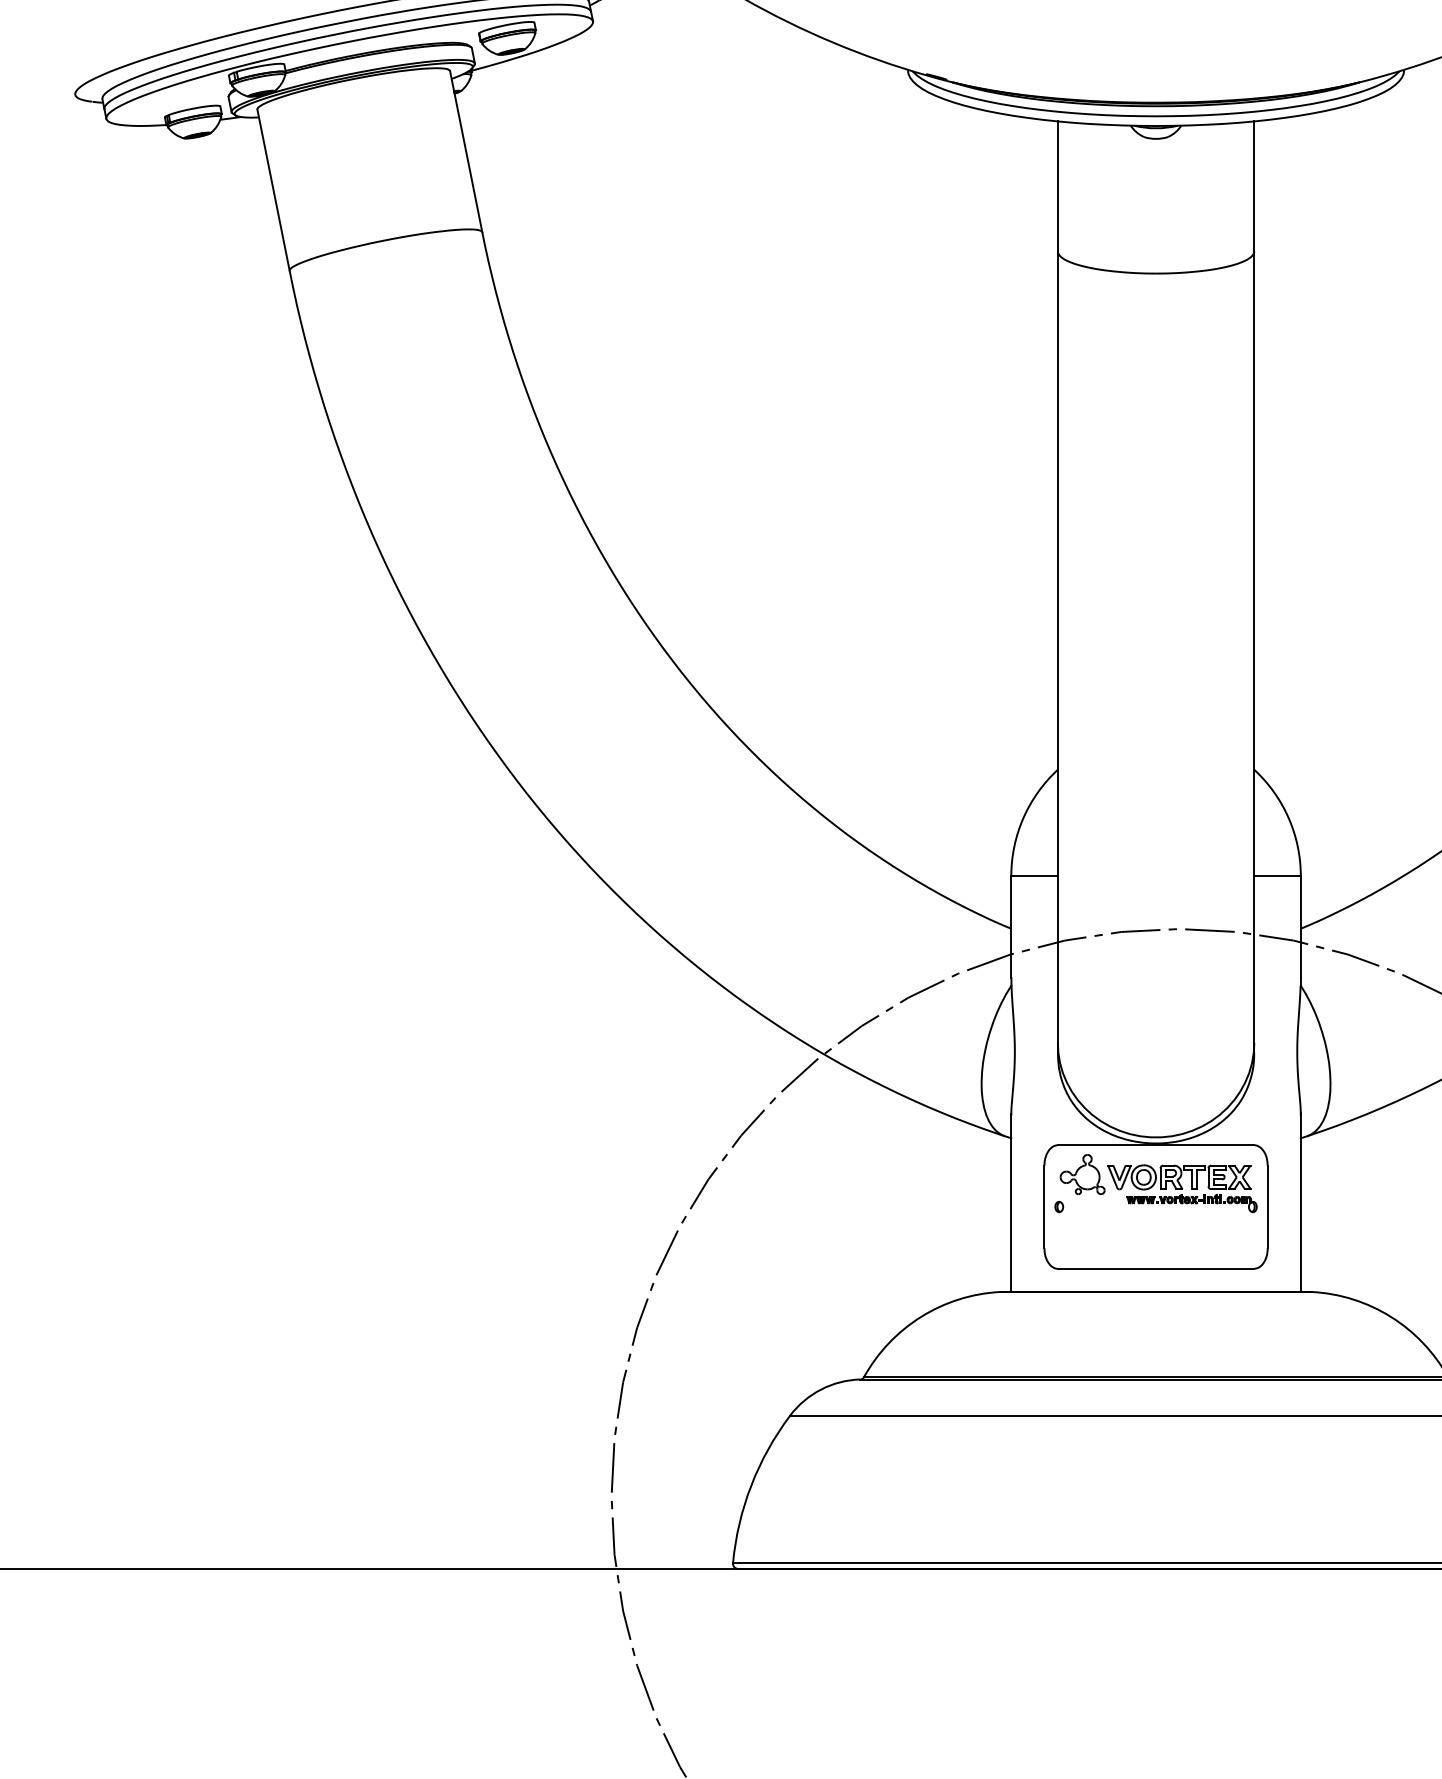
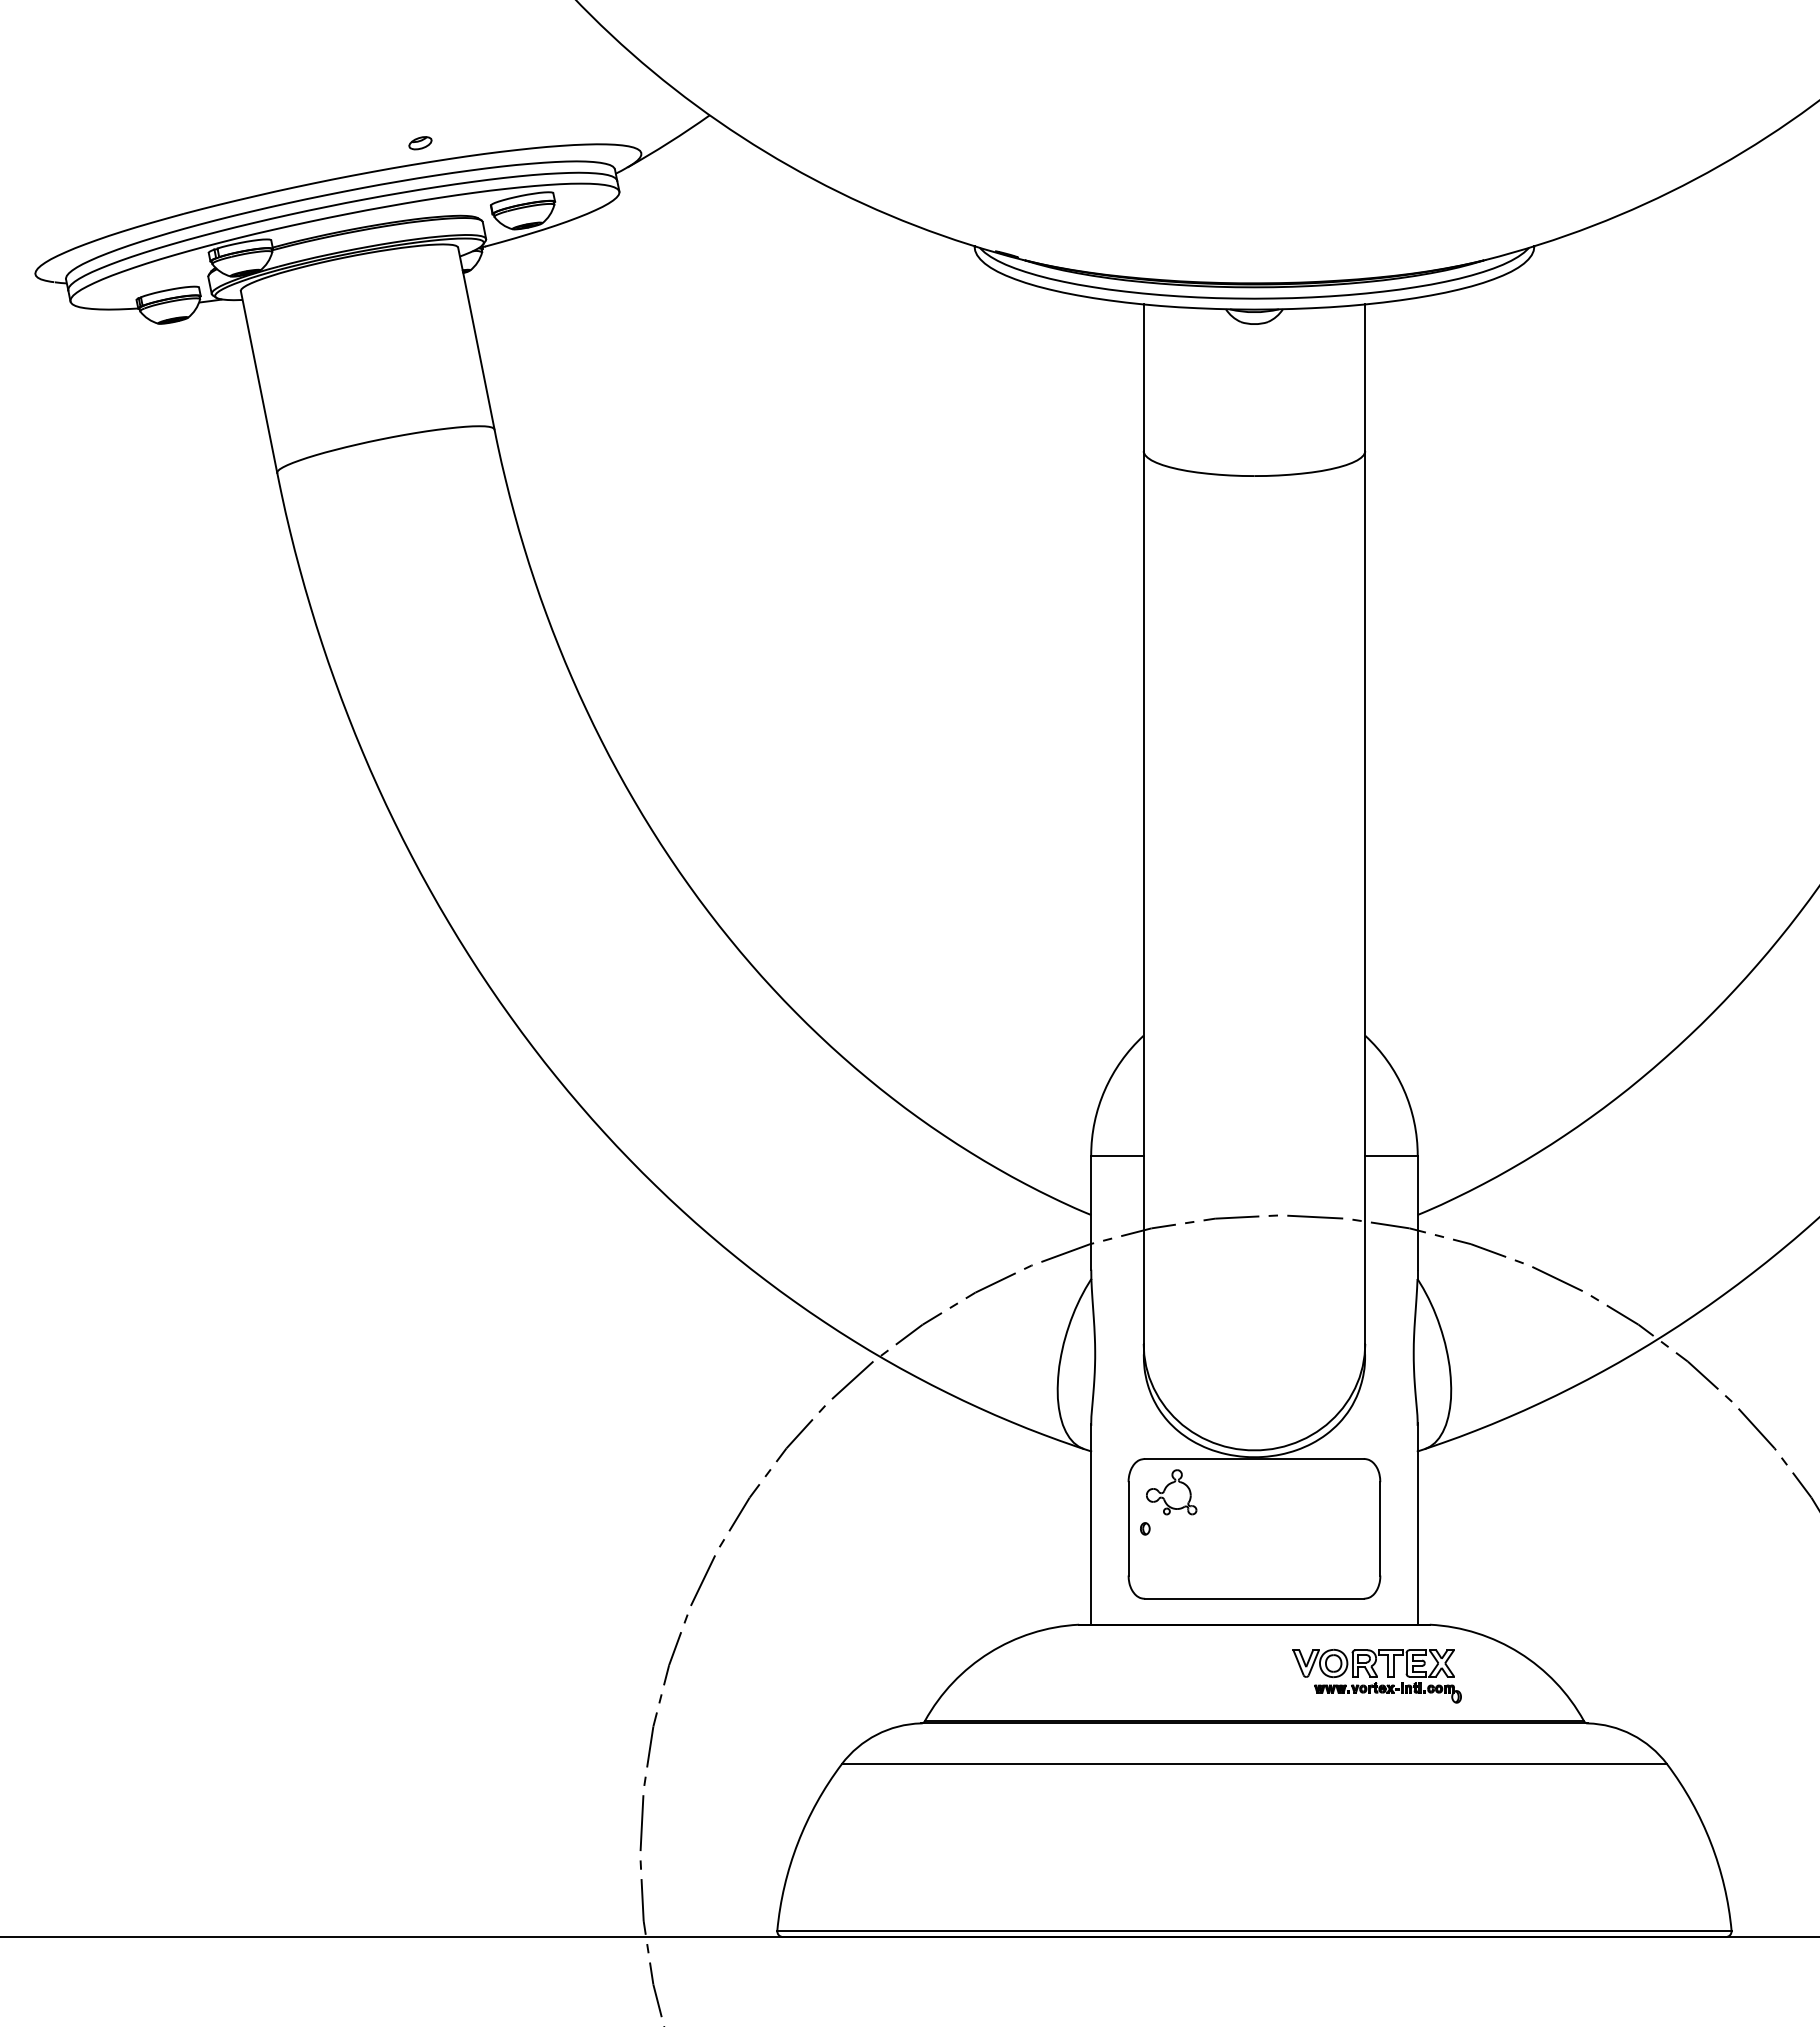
part: (1181, 1188) -> (1376, 1676), moved

